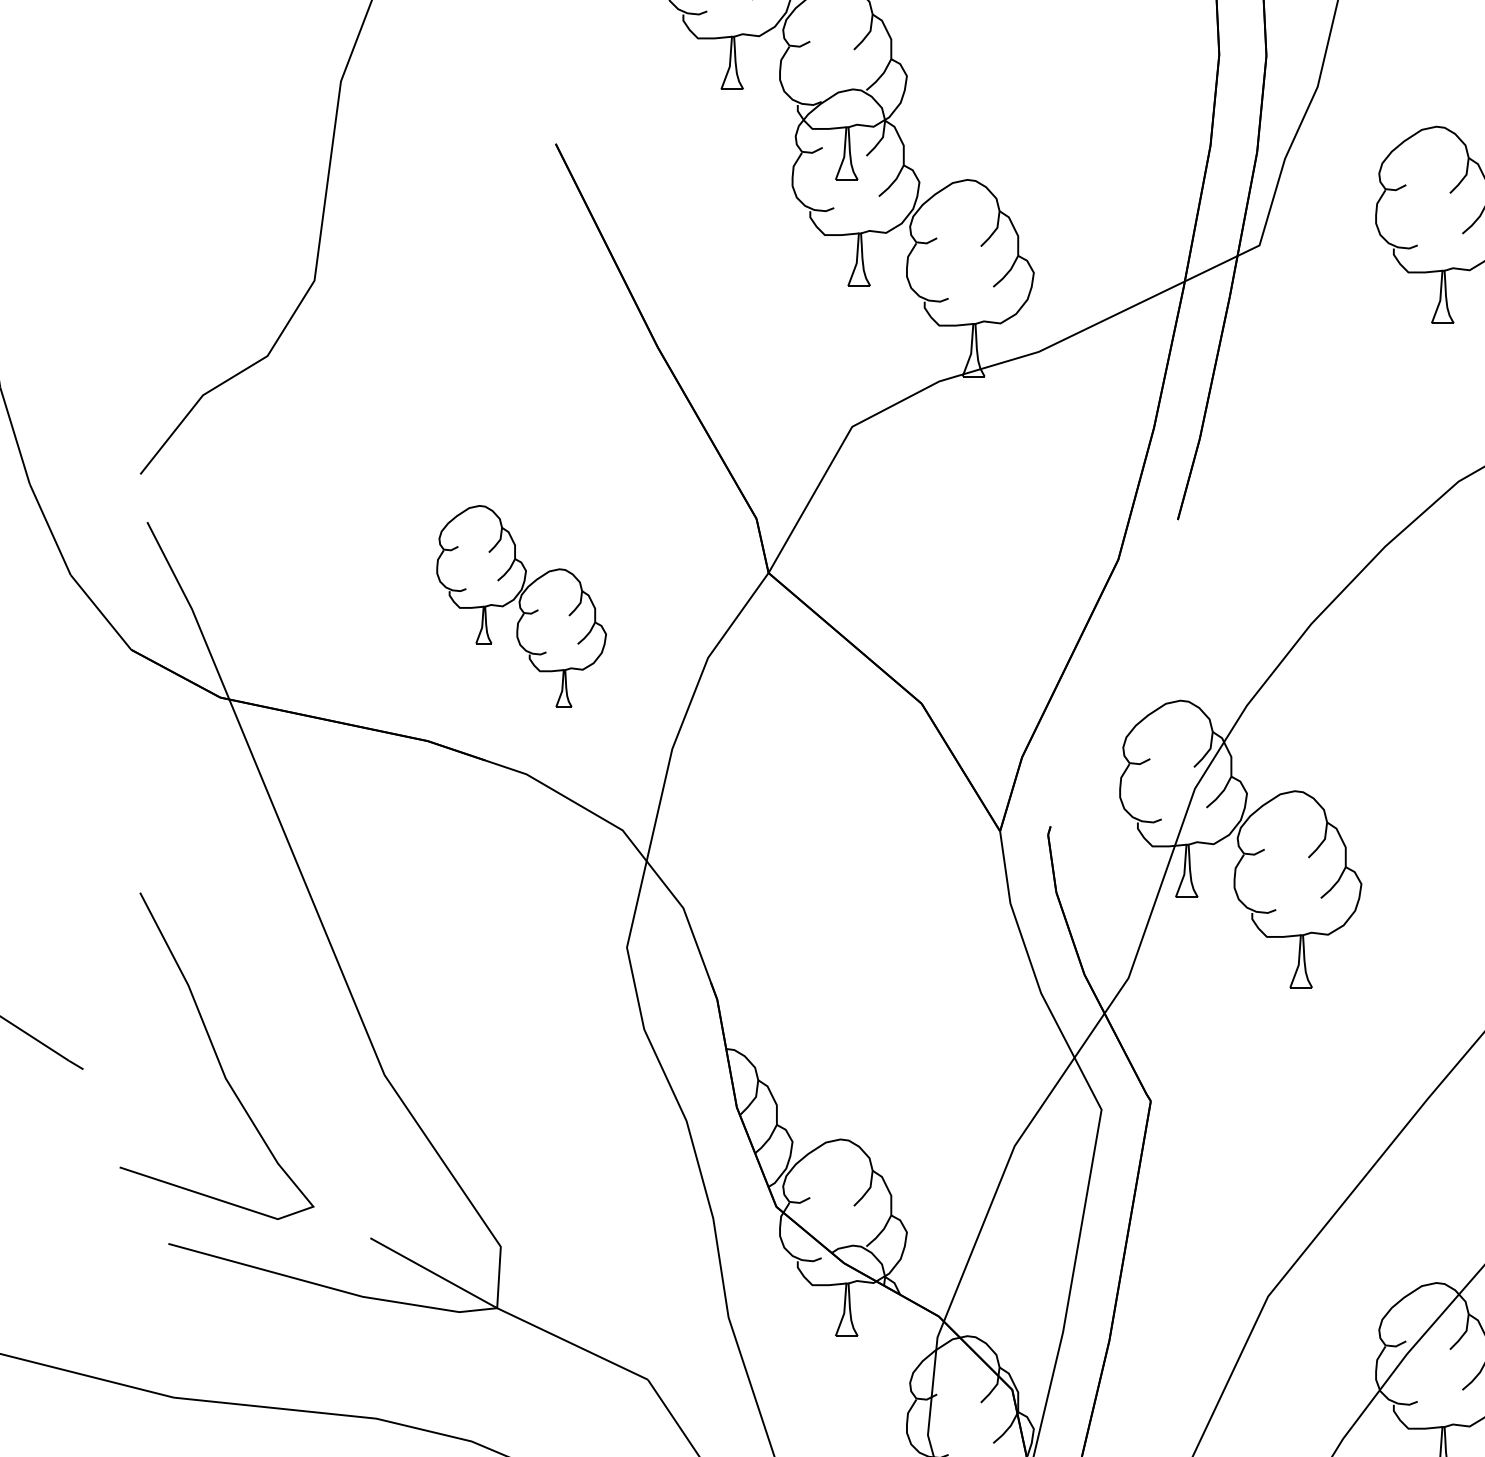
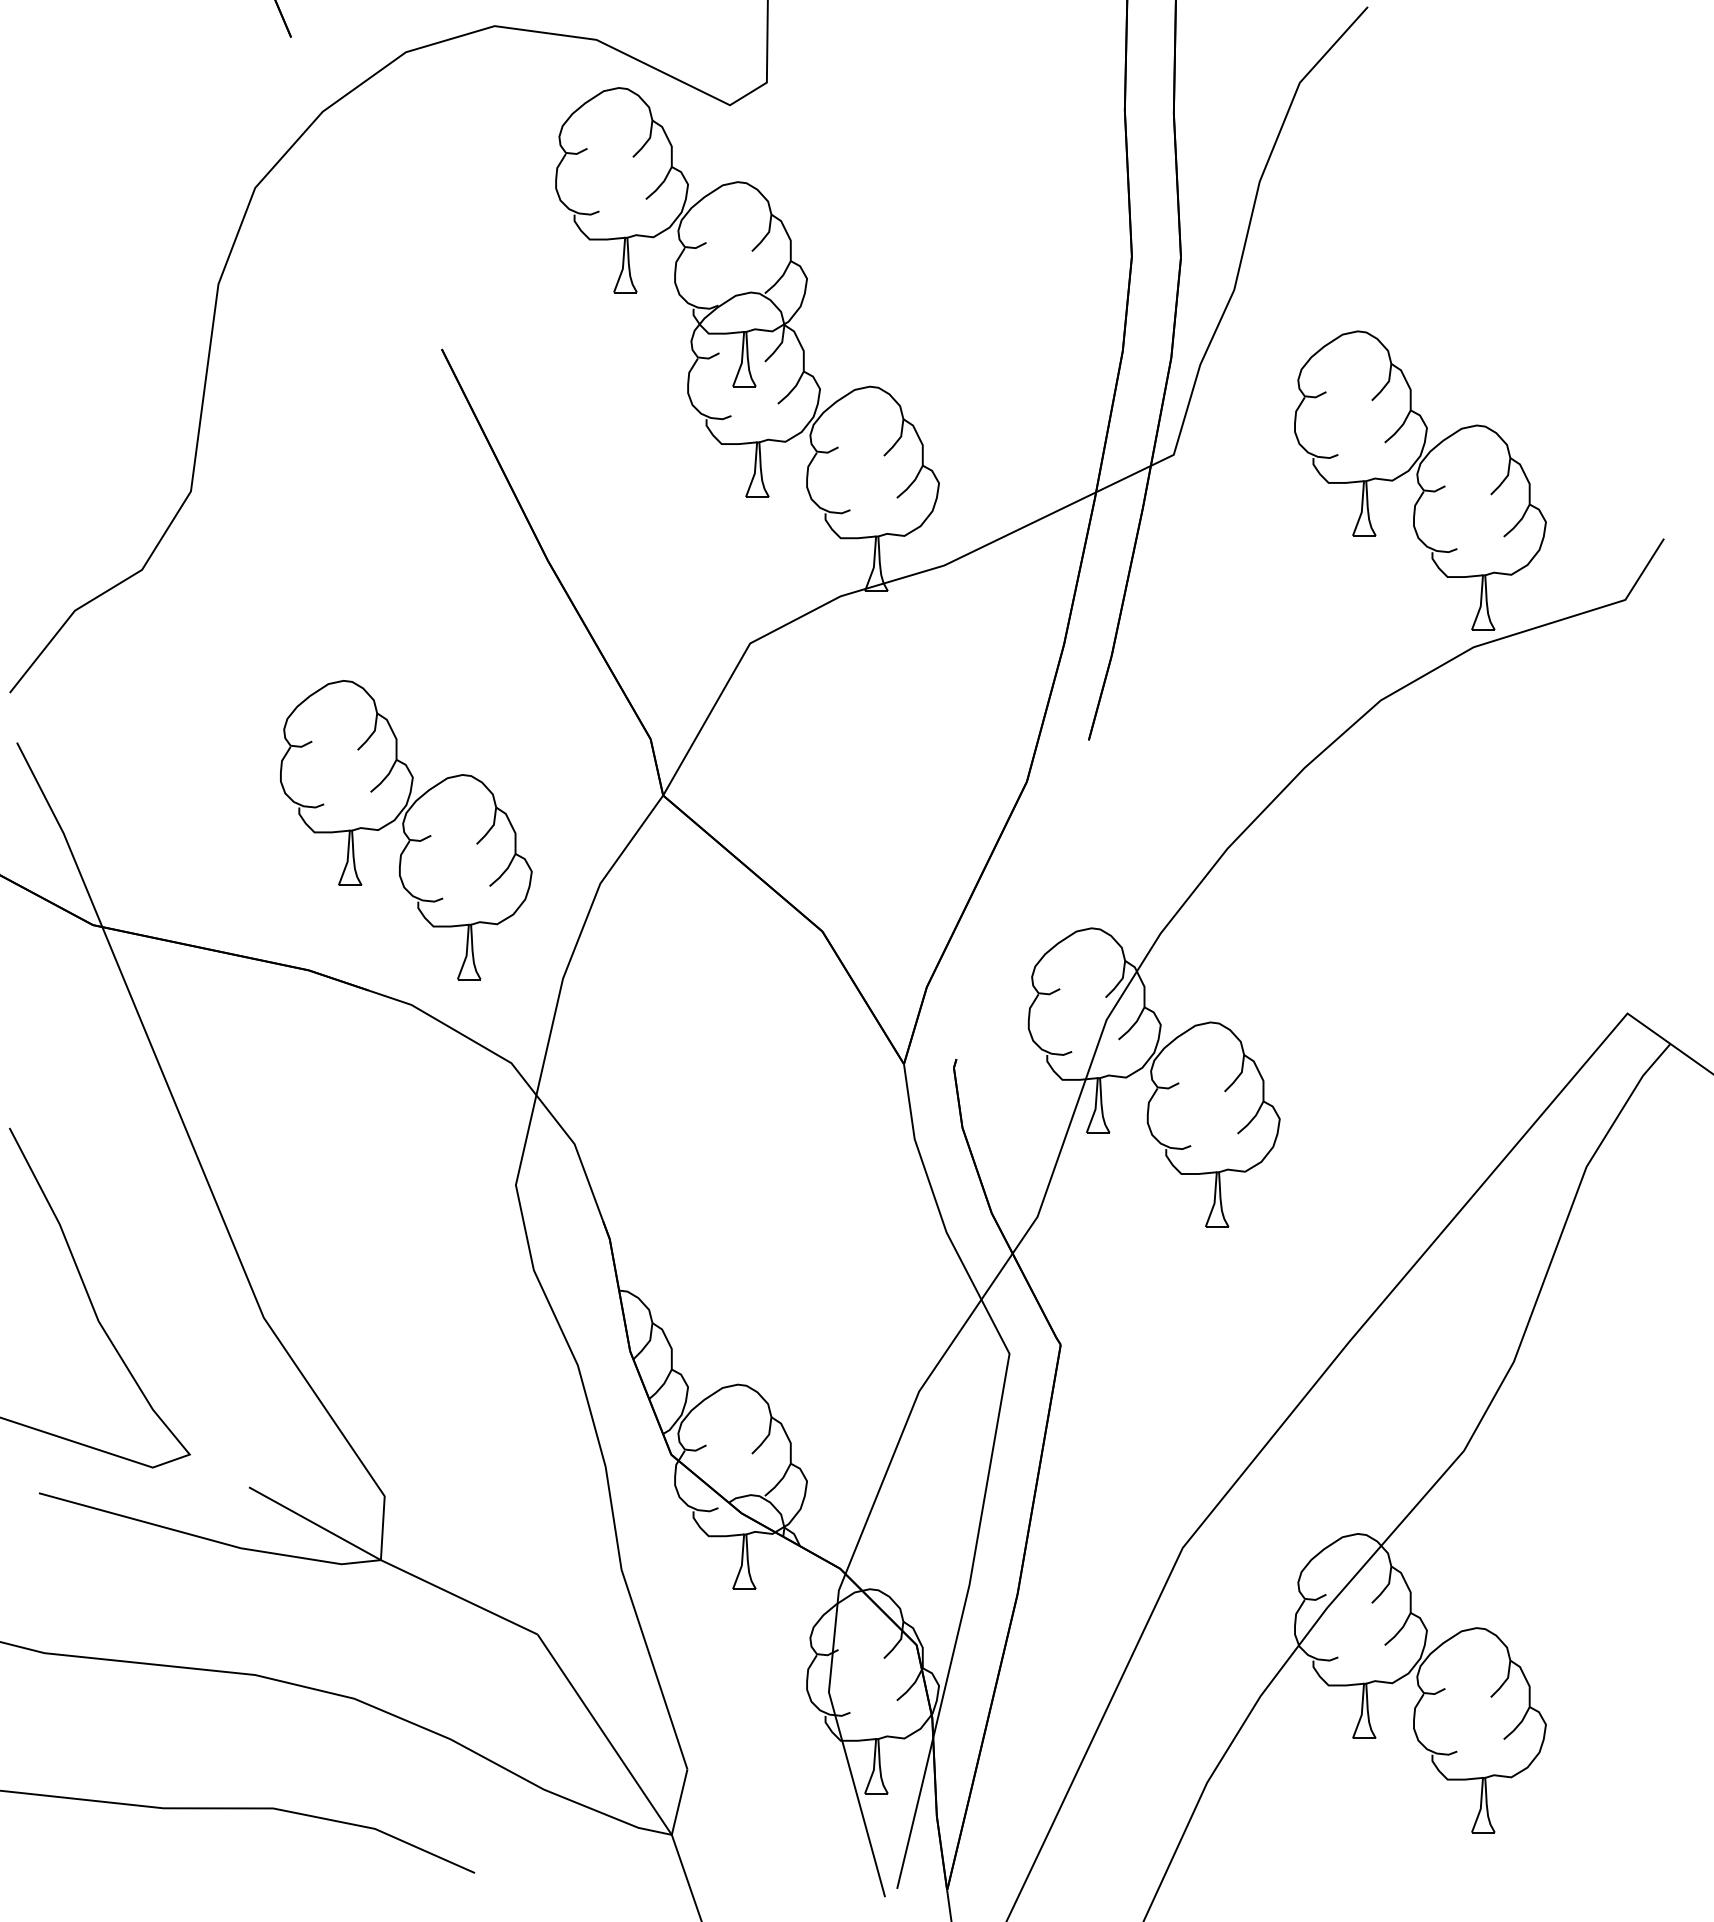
part: (521, 606) -> (406, 830), size x1.43

